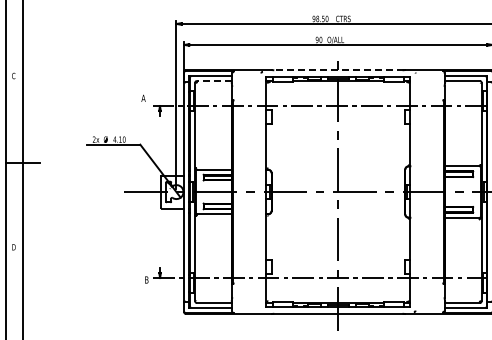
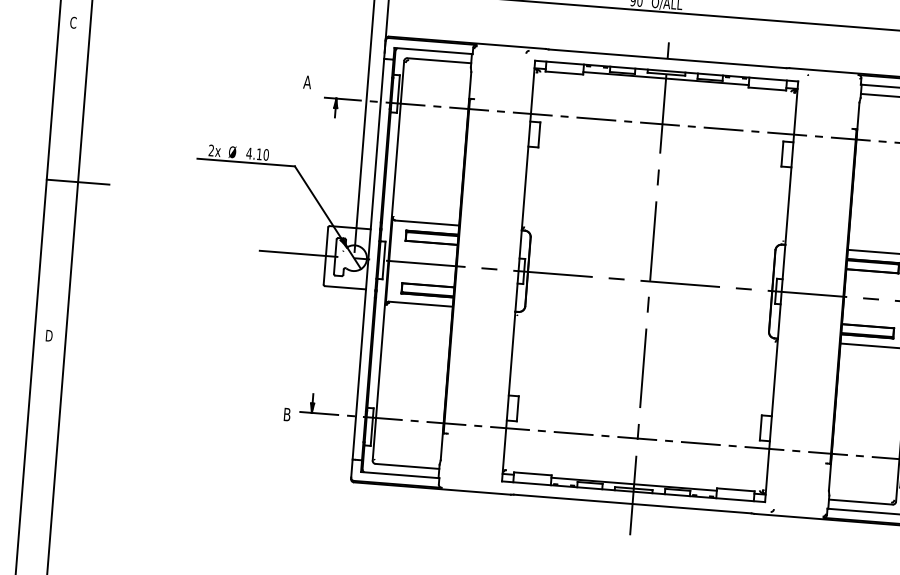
line: (337, 70) -> (665, 59), dashed -> solid
line: (213, 81) -> (437, 61), dashed -> solid

